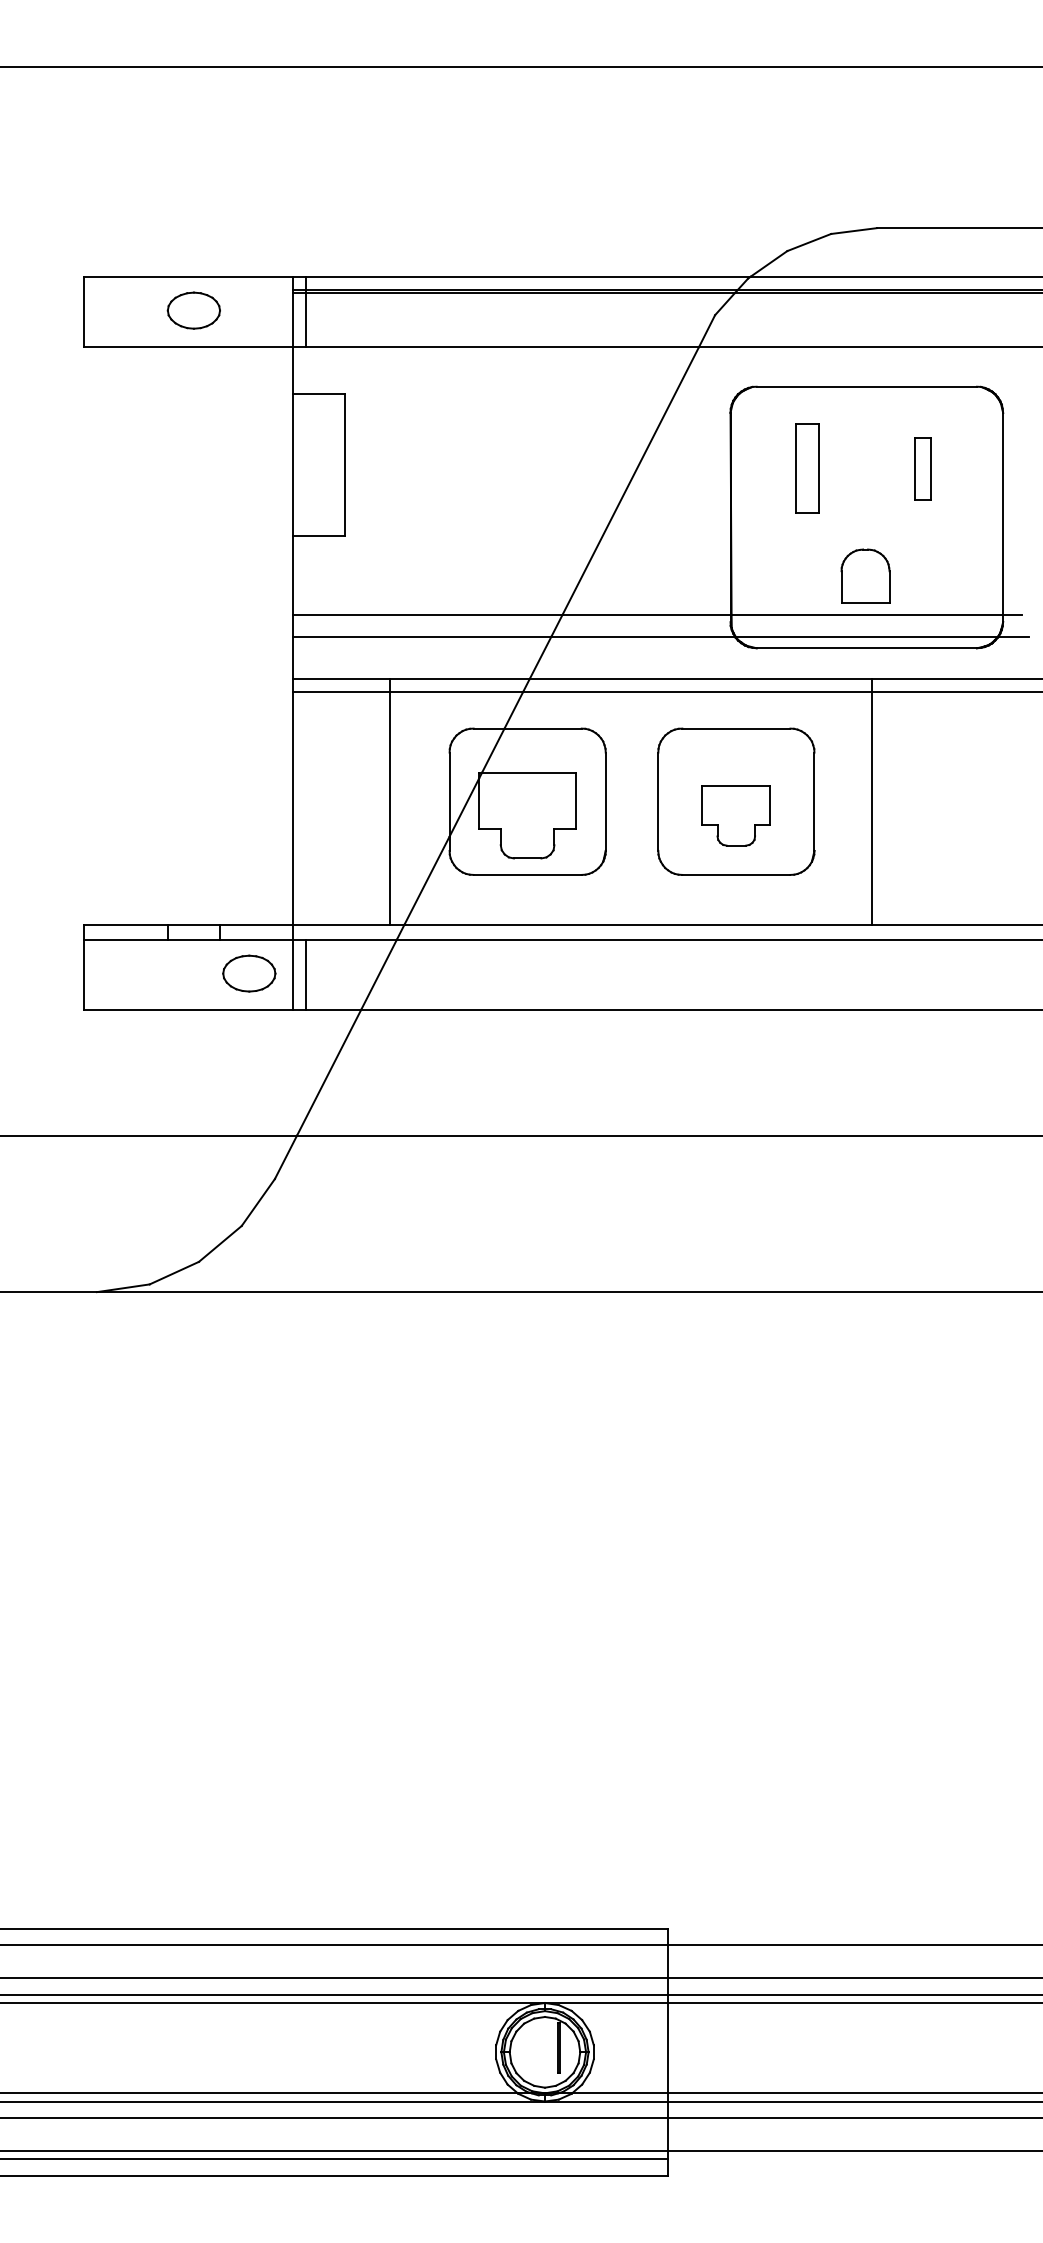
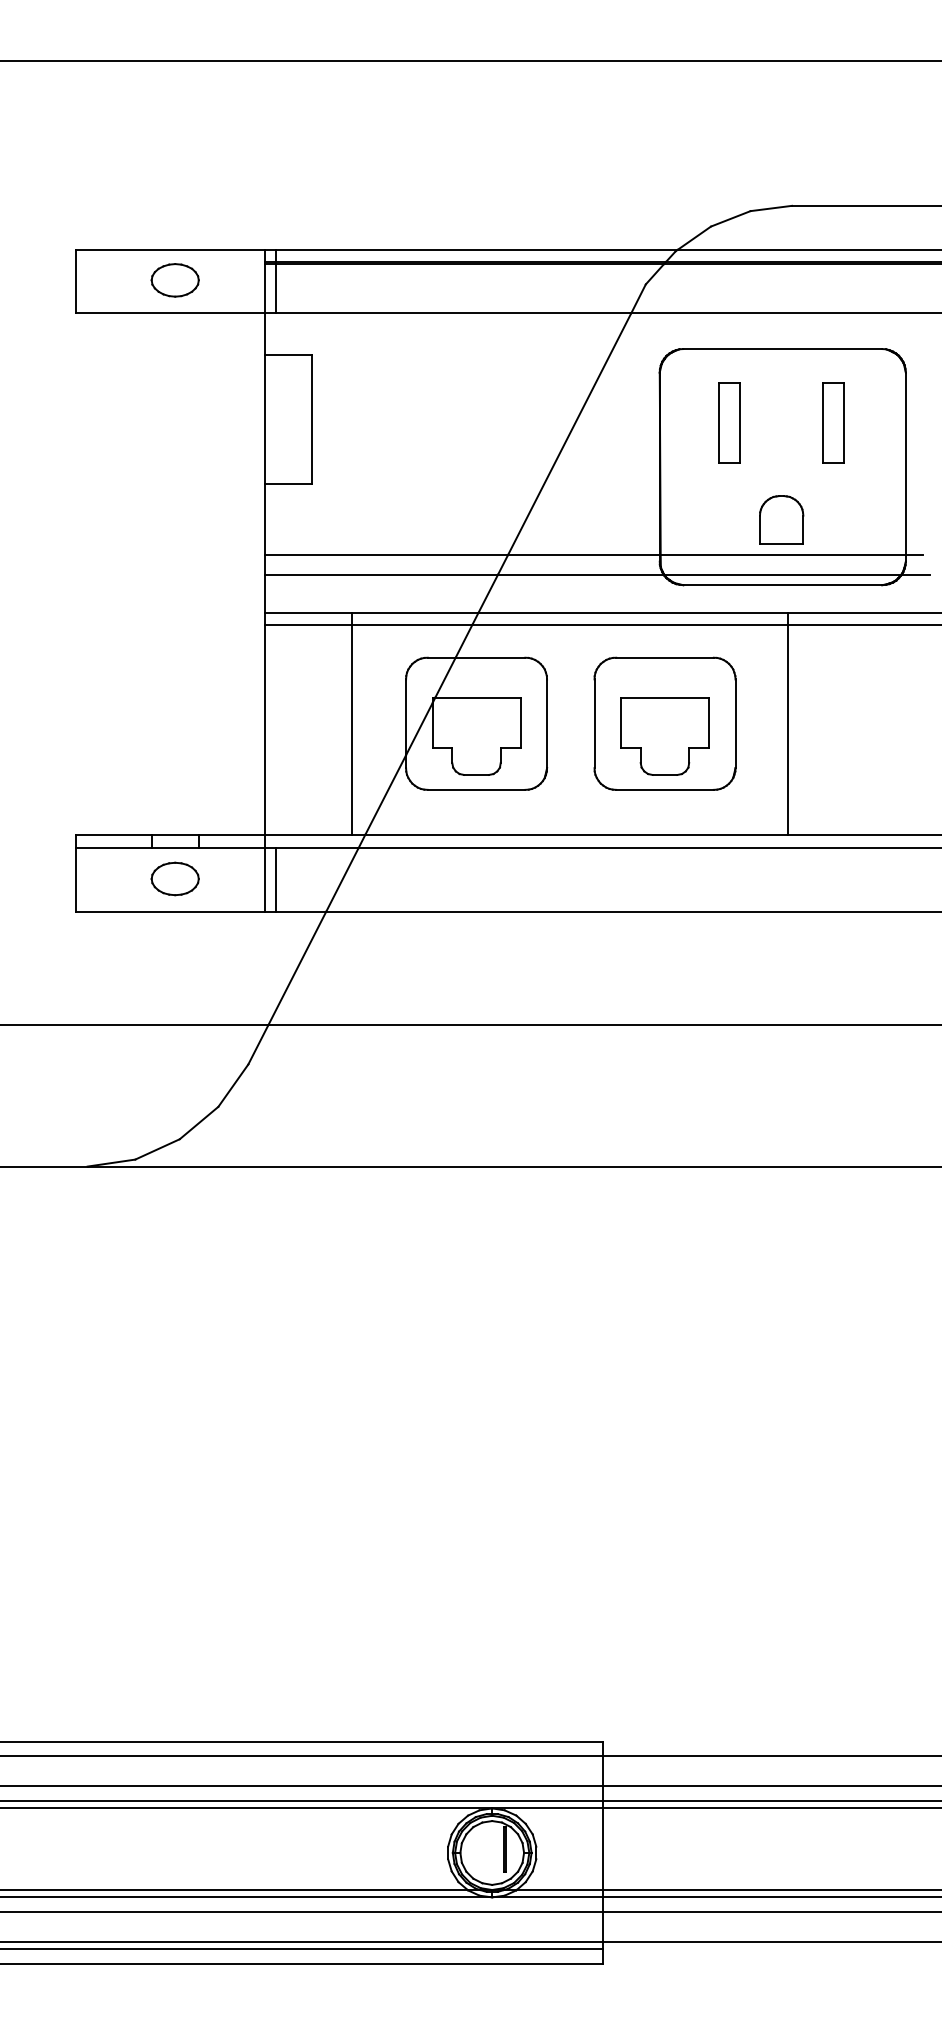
part: (922, 468) -> (833, 422), size x1.43
part: (735, 815) -> (664, 736), size x1.43
part: (248, 973) -> (174, 878), moved

